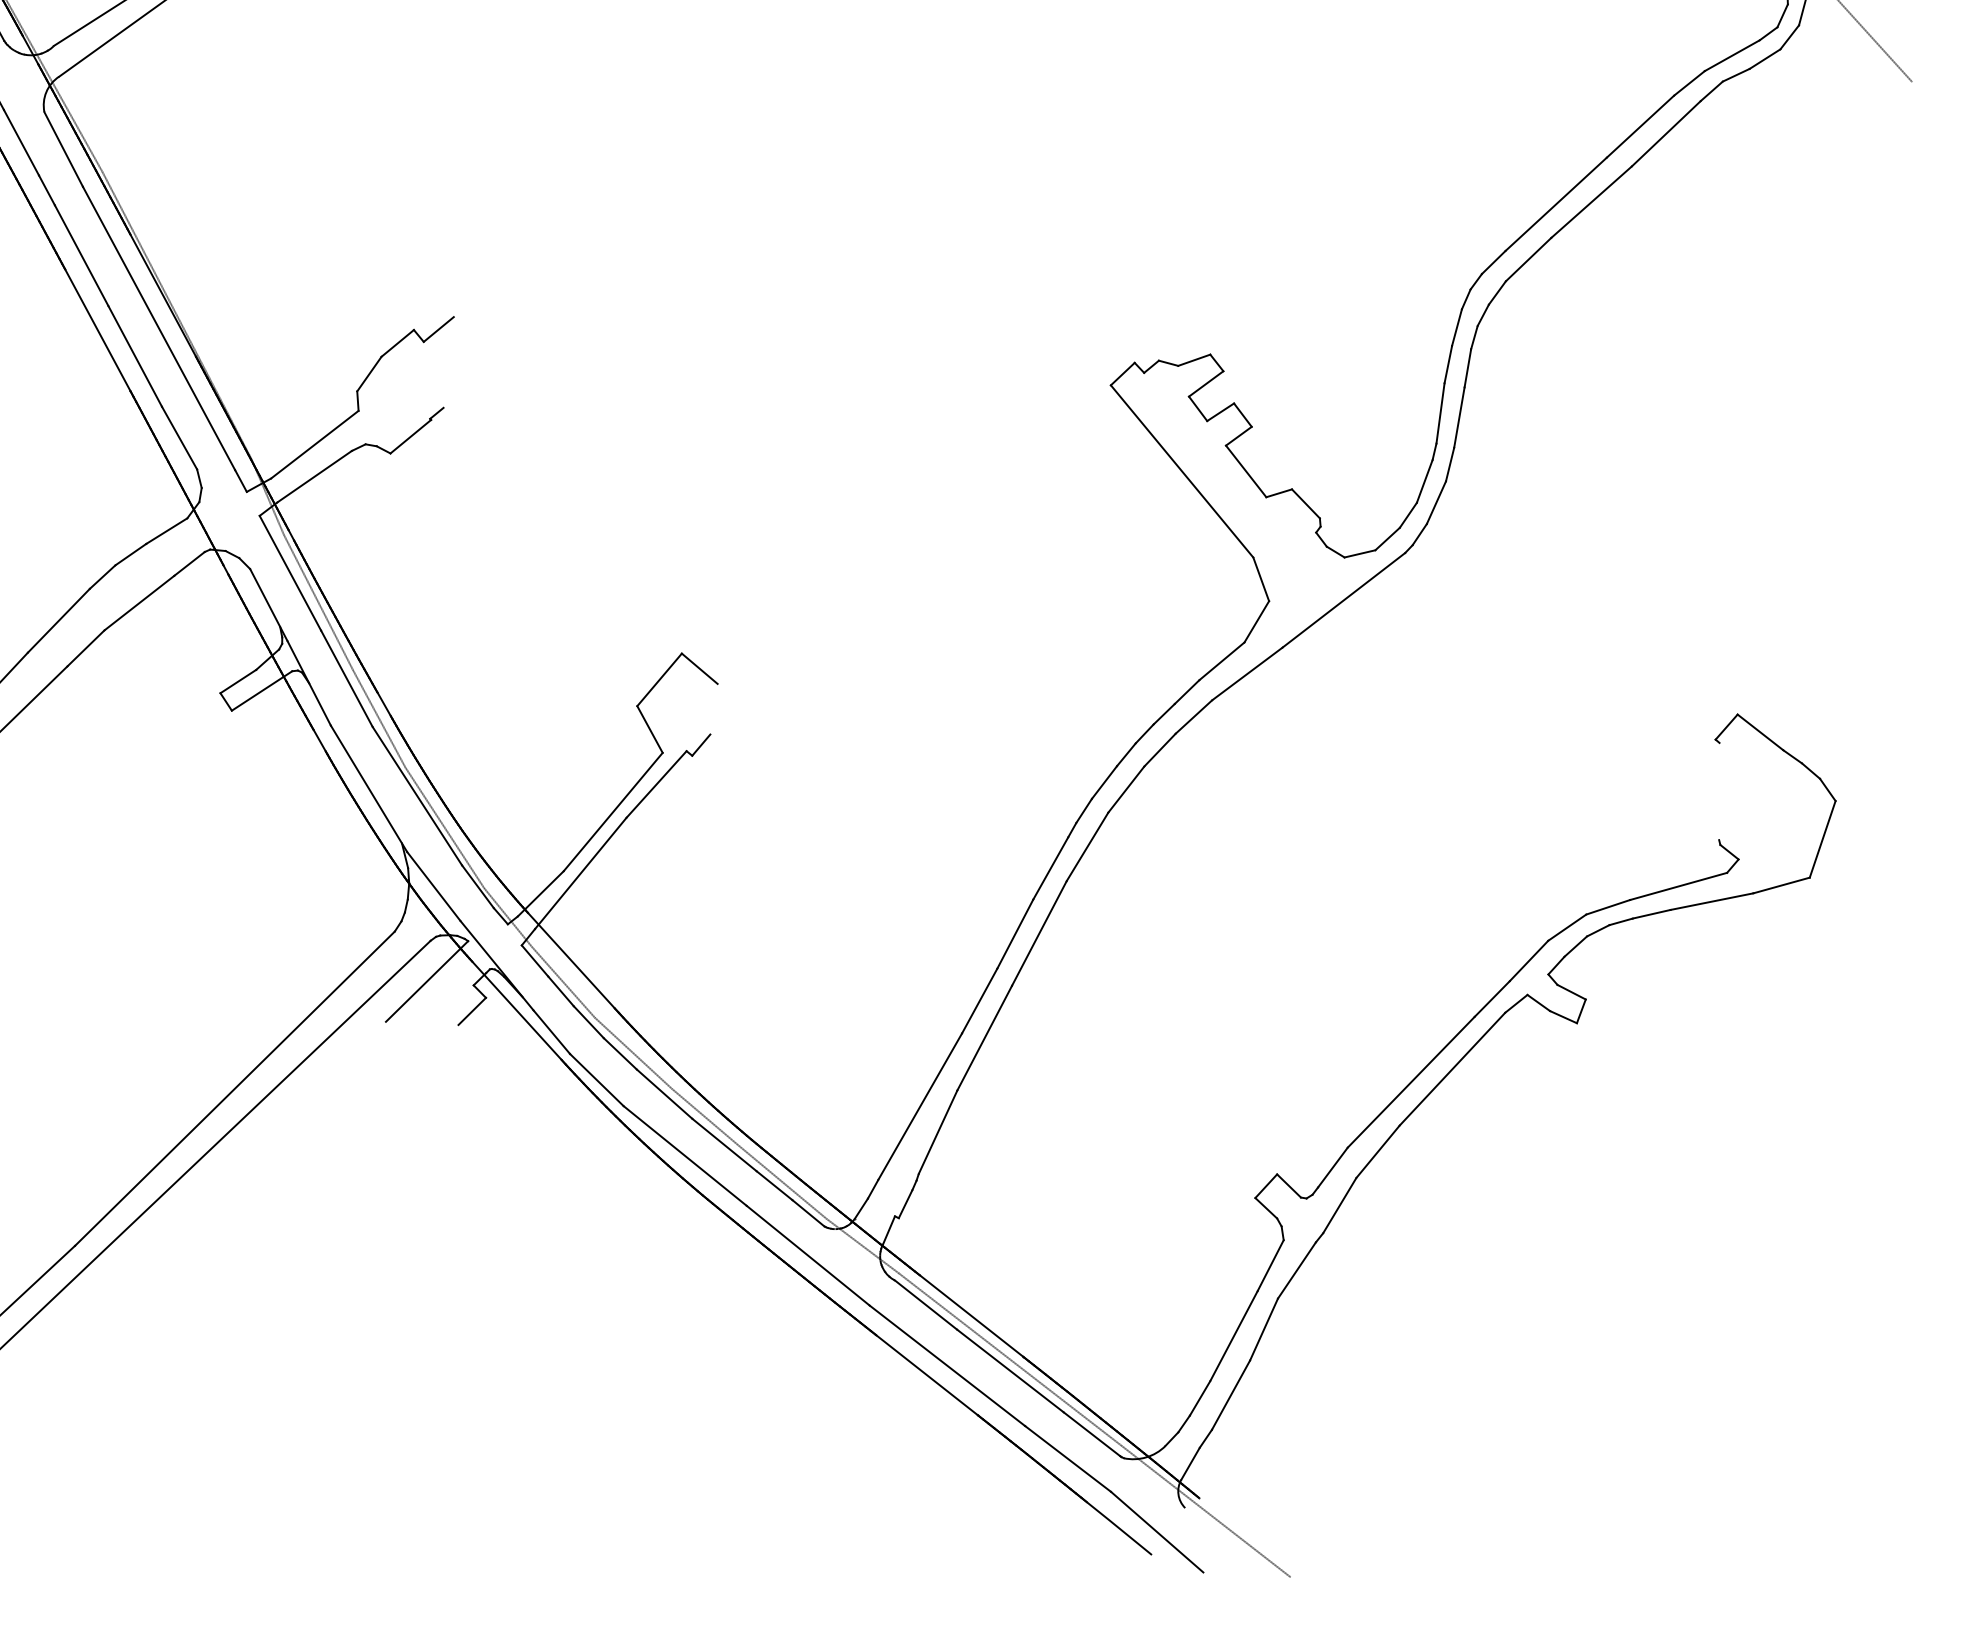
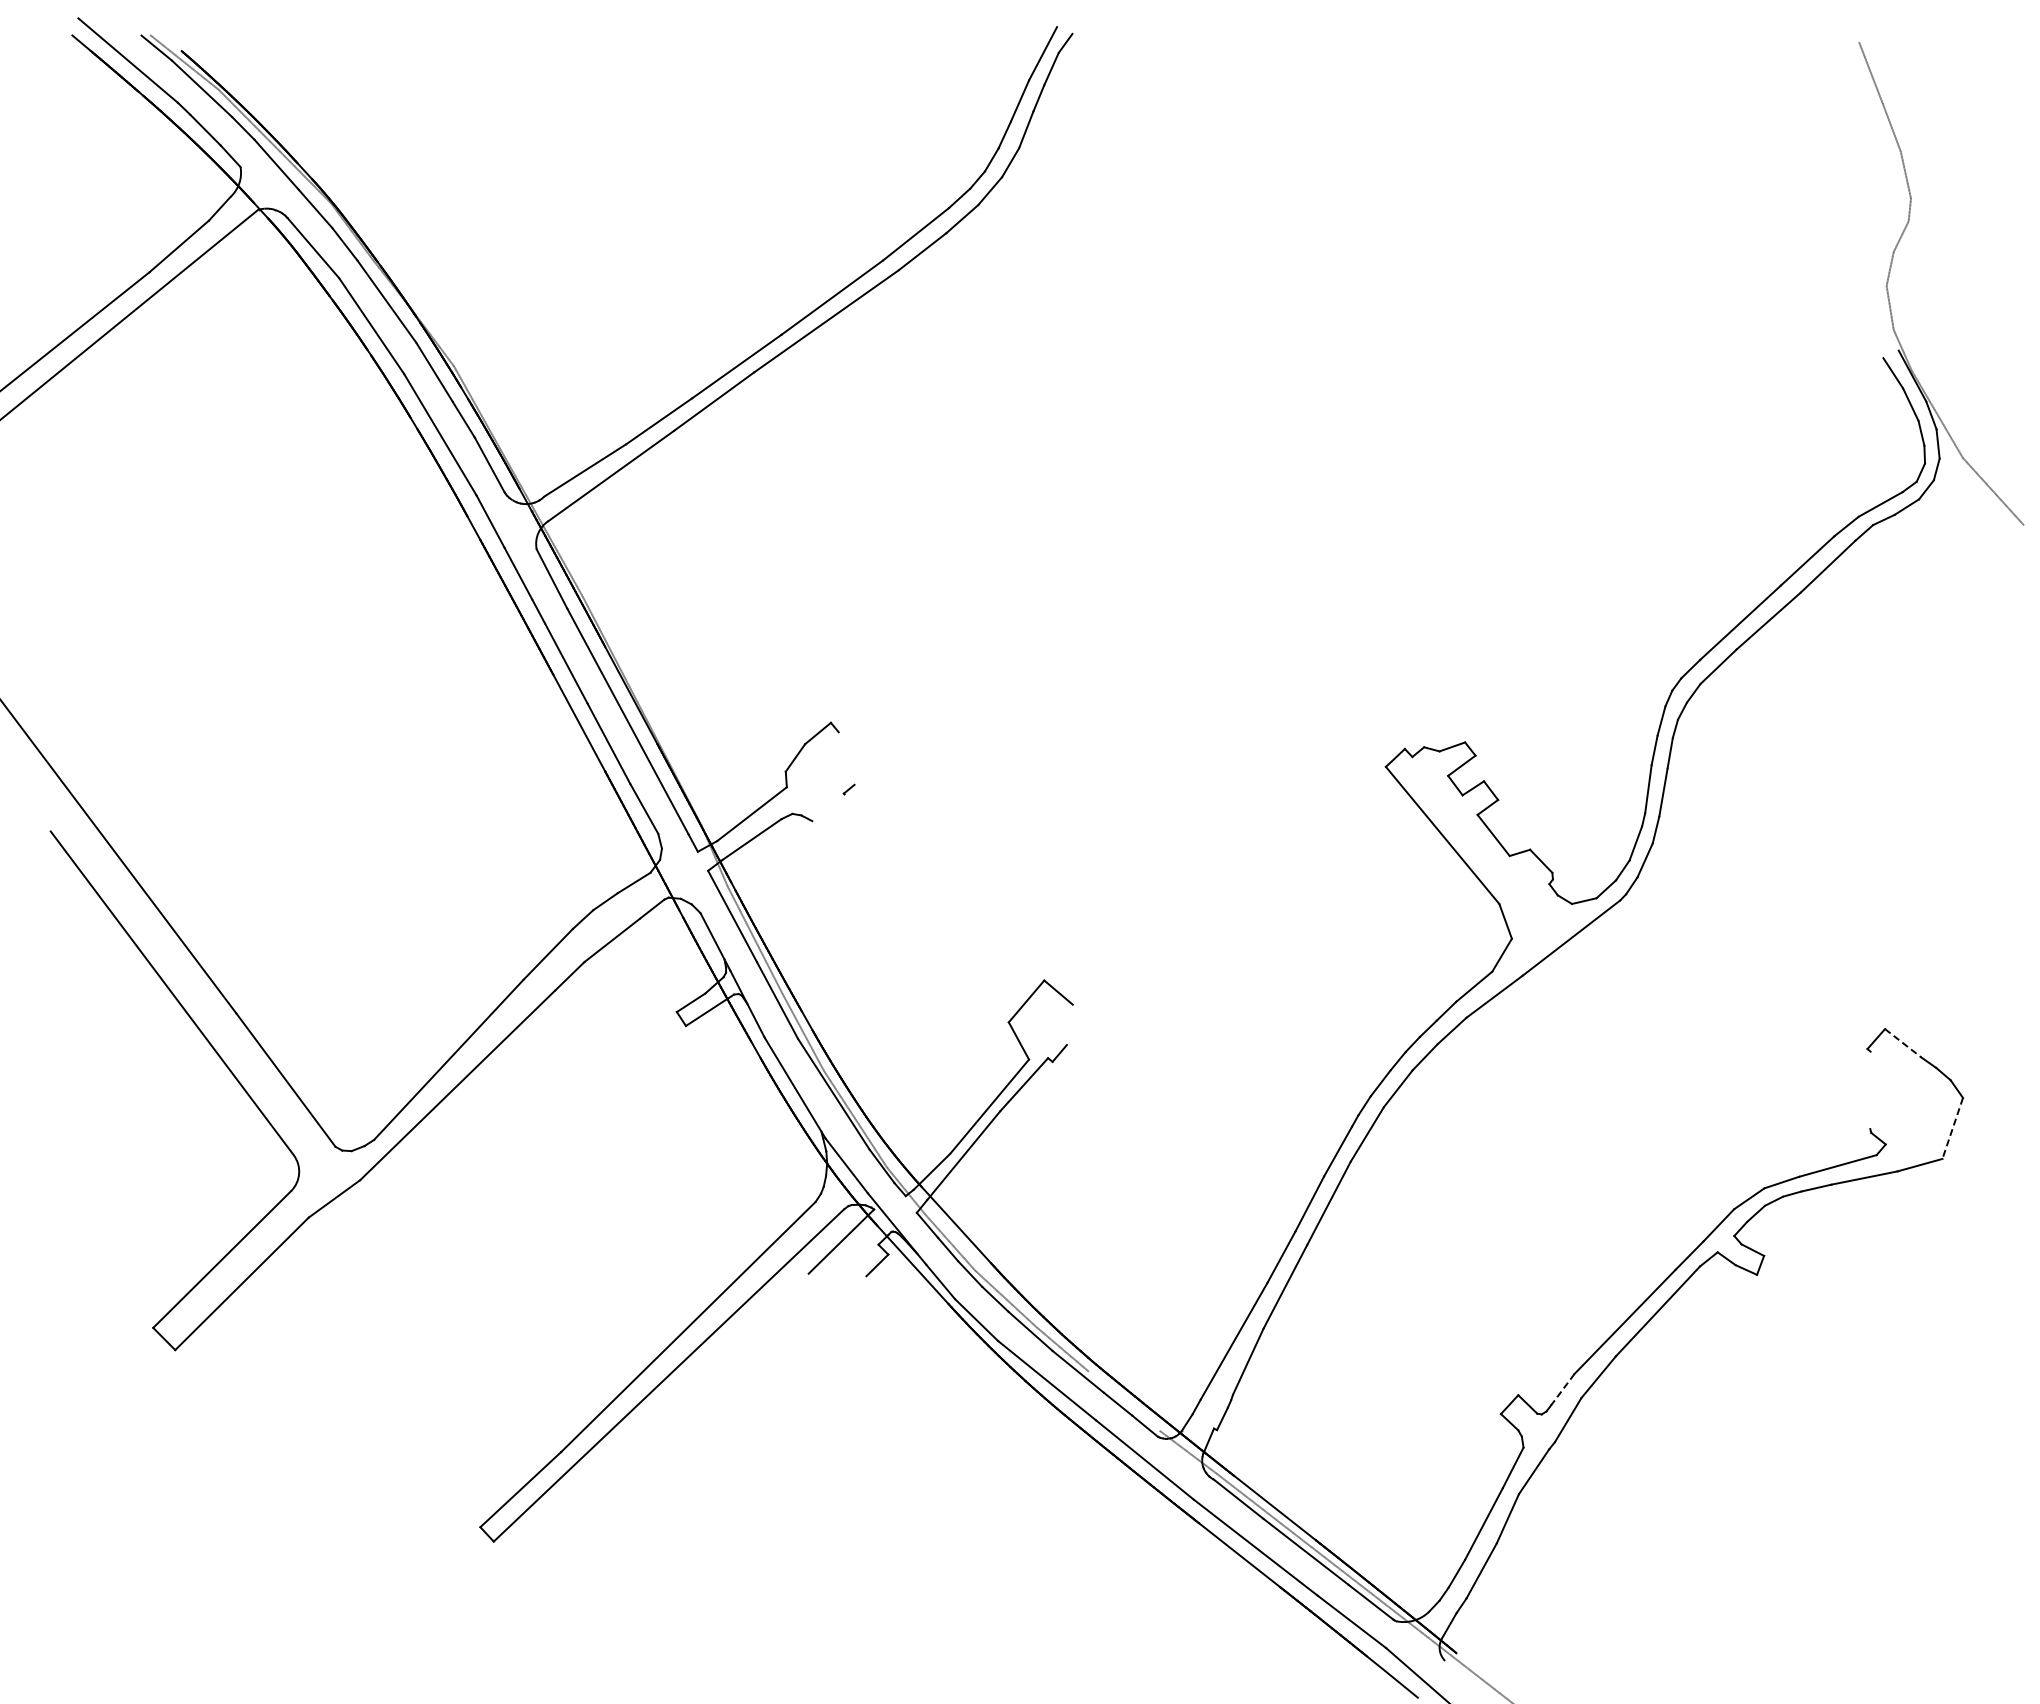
line: (438, 329) -> (850, 722), removed
line: (410, 436) -> (828, 807), removed
line: (1760, 732) -> (1903, 1043), solid -> dashed
line: (1822, 839) -> (1952, 1128), solid -> dashed
line: (1332, 1167) -> (1562, 1389), solid -> dashed
line: (782, 1181) -> (1124, 1400), removed

